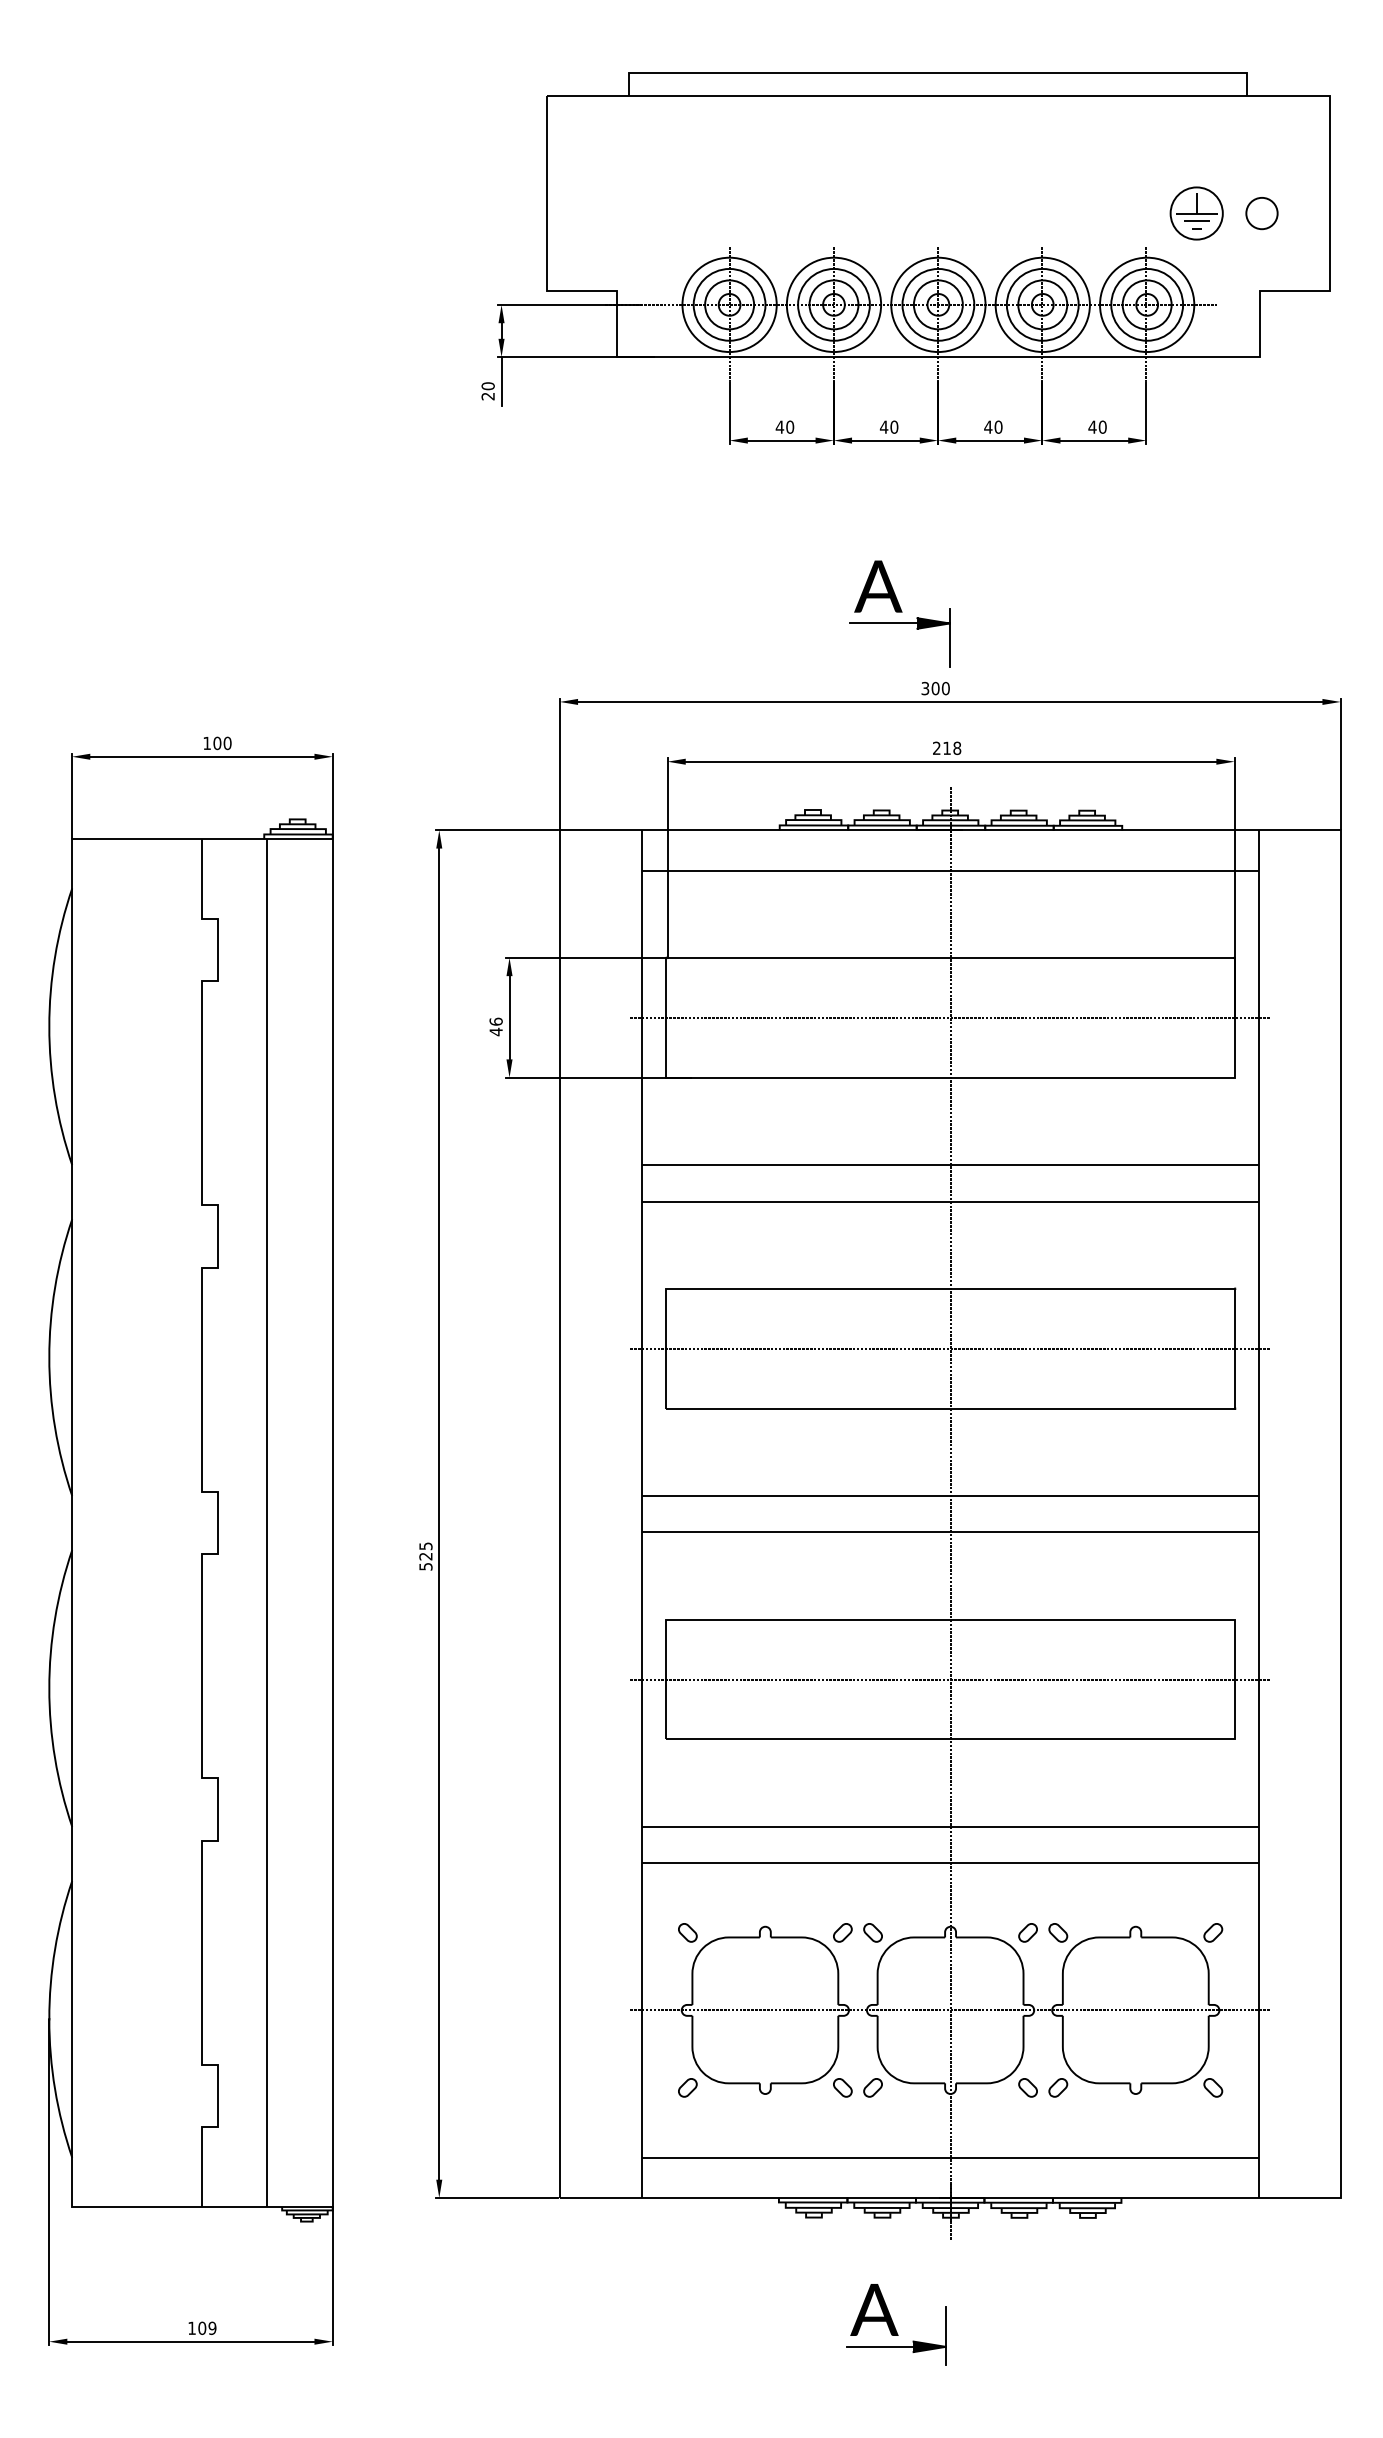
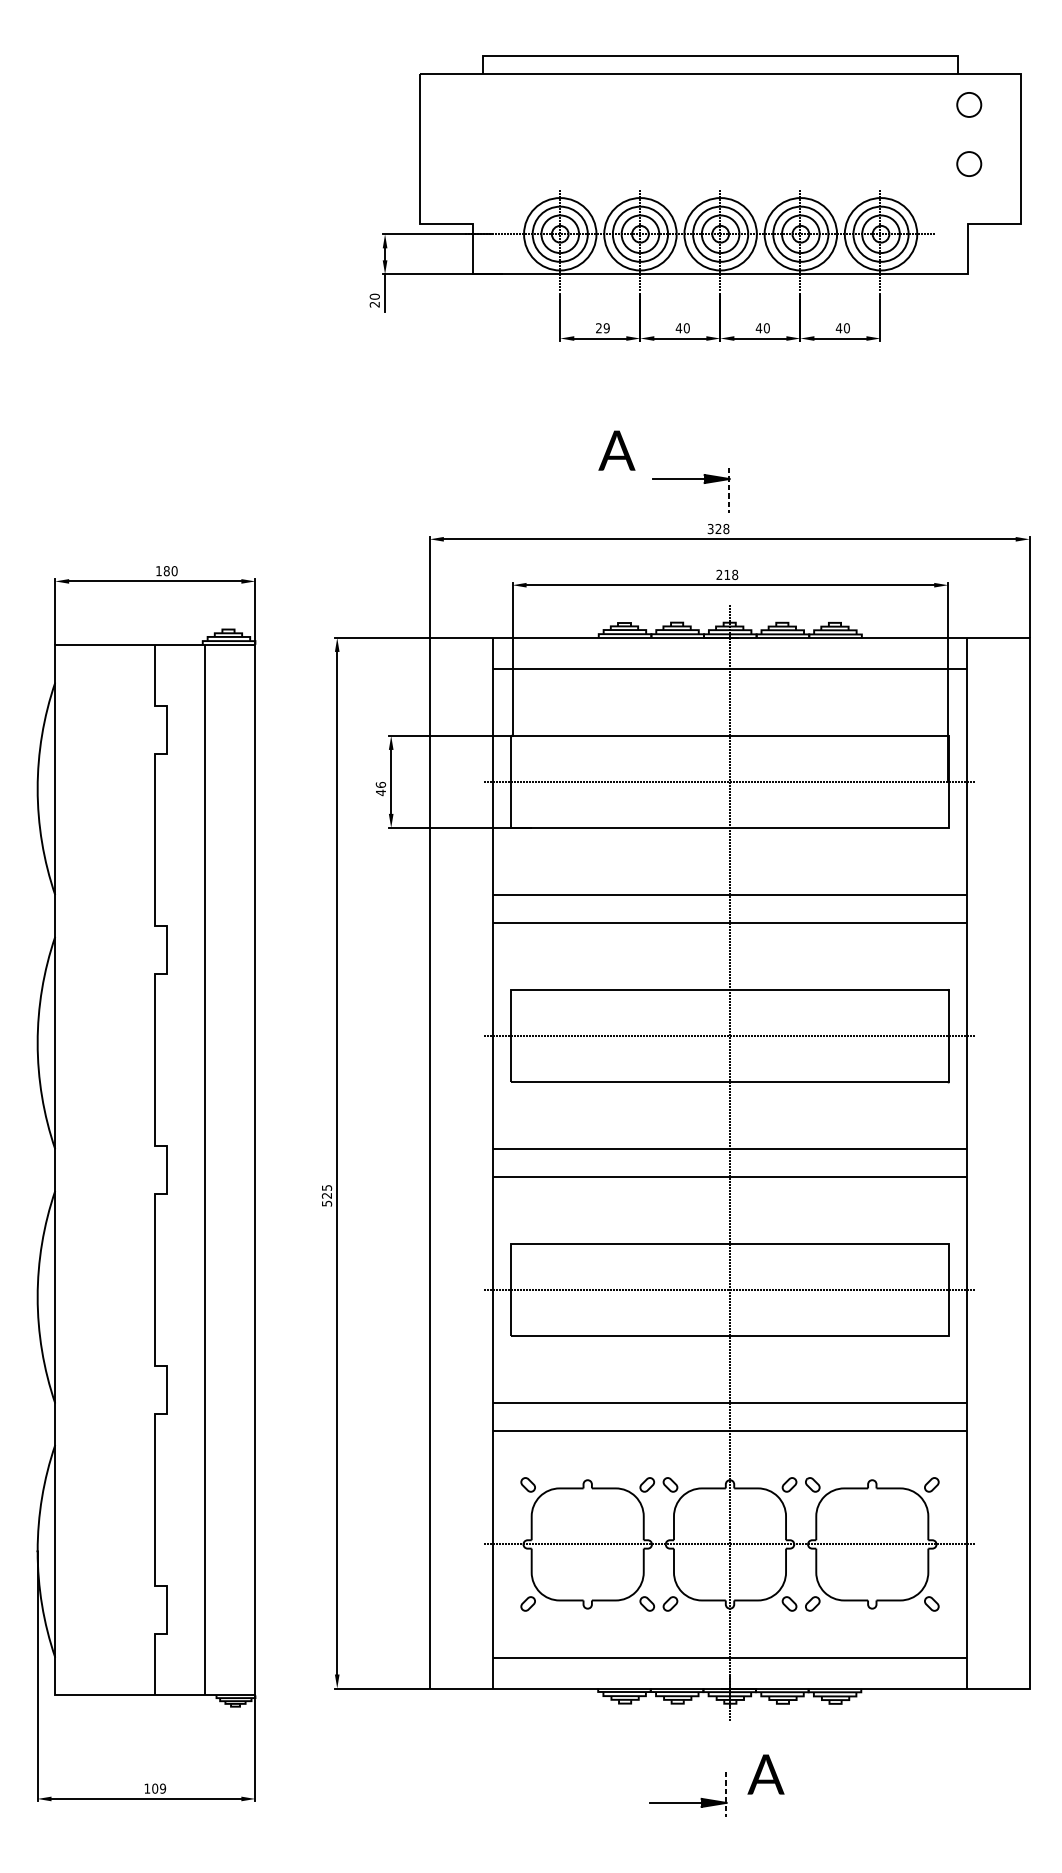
part: (1261, 136) -> (968, 104), added
part: (1196, 213) -> (918, 164), removed
text: (784, 426) -> (602, 327), 40 -> 29
text: (878, 586) -> (617, 450), moved
line: (949, 638) -> (729, 490), solid -> dashed
text: (940, 688) -> (722, 528), 300 -> 328
text: (217, 743) -> (166, 571), 100 -> 180
text: (874, 2309) -> (766, 1774), moved
line: (945, 2336) -> (726, 1794), solid -> dashed

